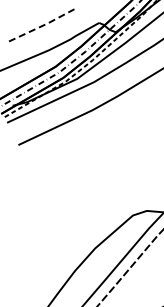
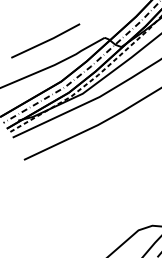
line: (40, 26) -> (46, 41), dashed -> solid

